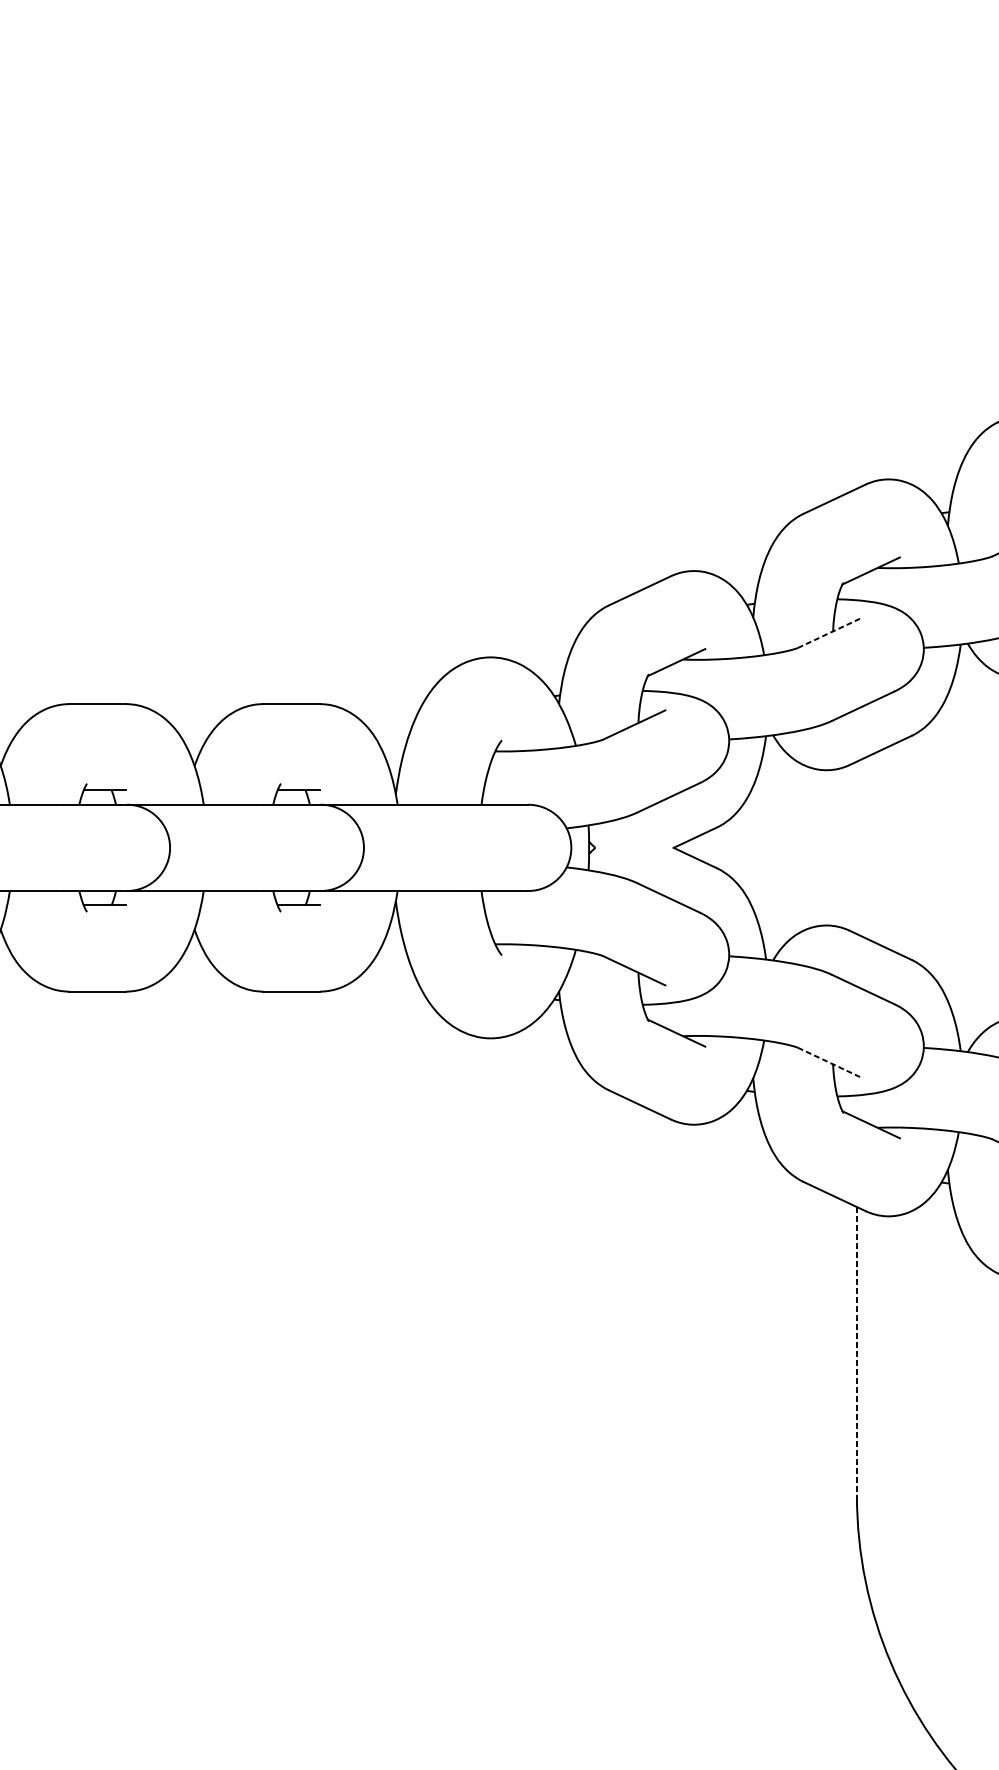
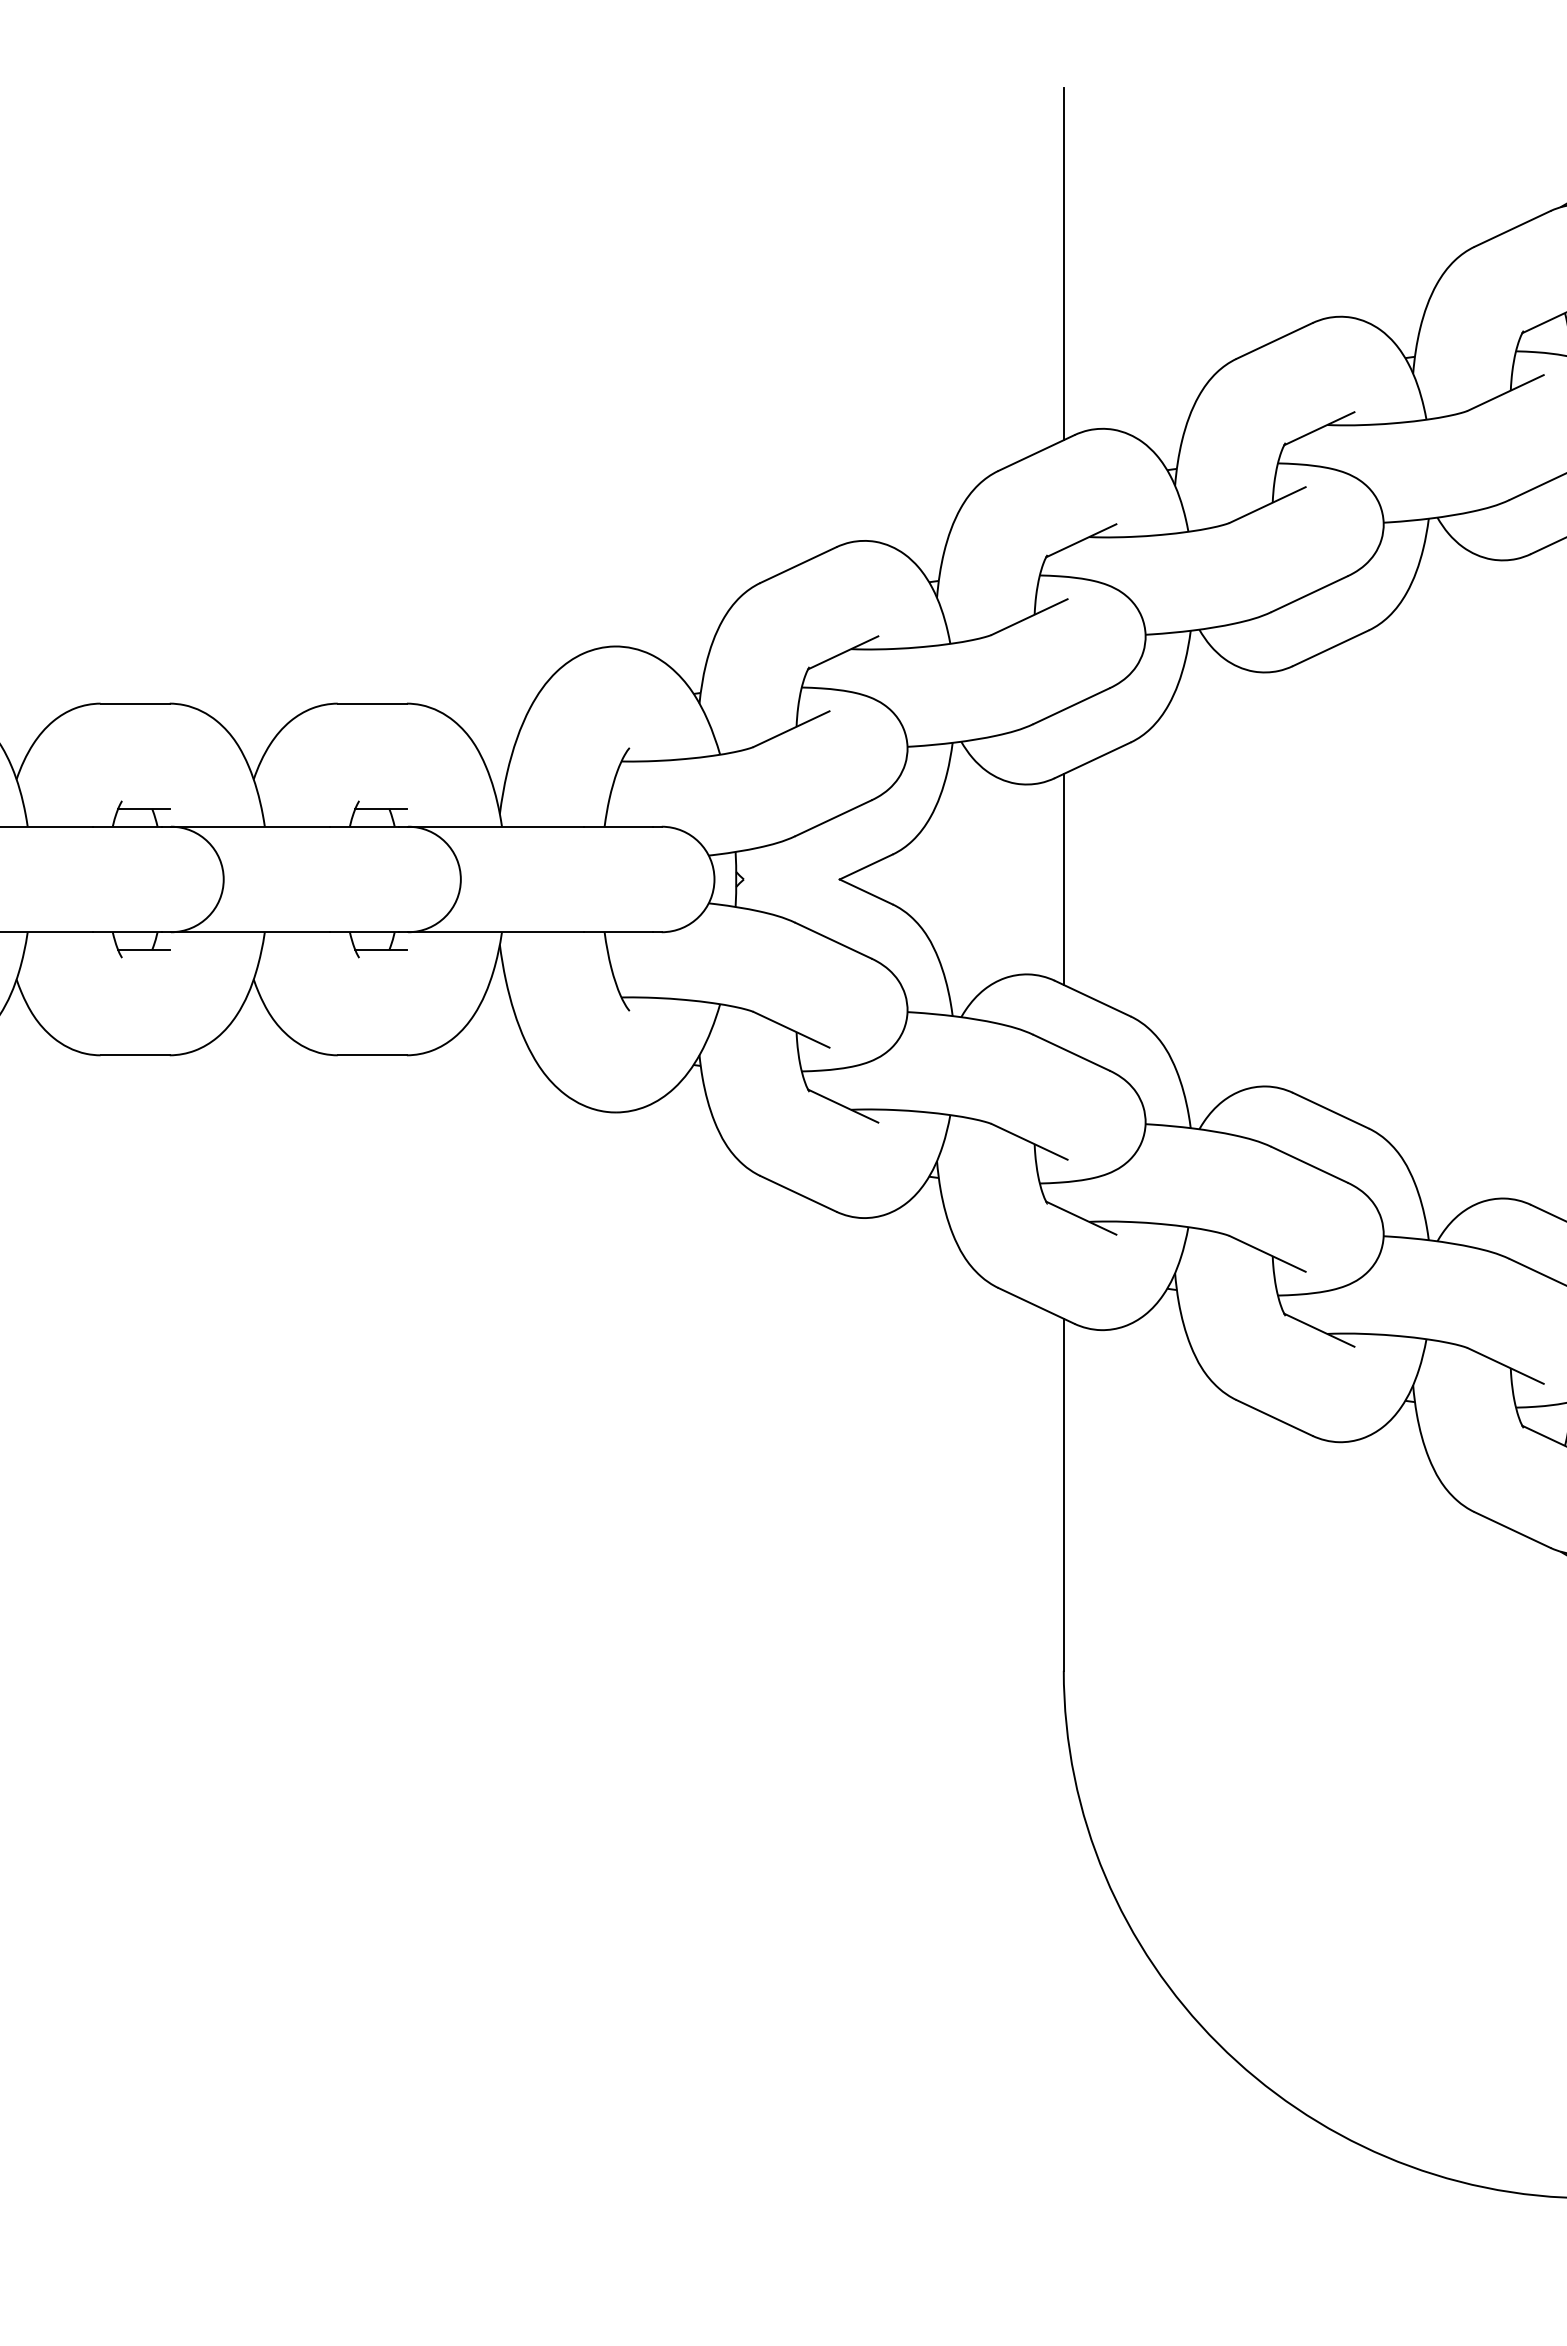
line: (856, 345) -> (1063, 264), added
line: (828, 633) -> (1029, 617), dashed -> solid
line: (856, 847) -> (1063, 879), added
line: (828, 1062) -> (1029, 1141), dashed -> solid
line: (856, 1350) -> (1063, 1494), dashed -> solid

